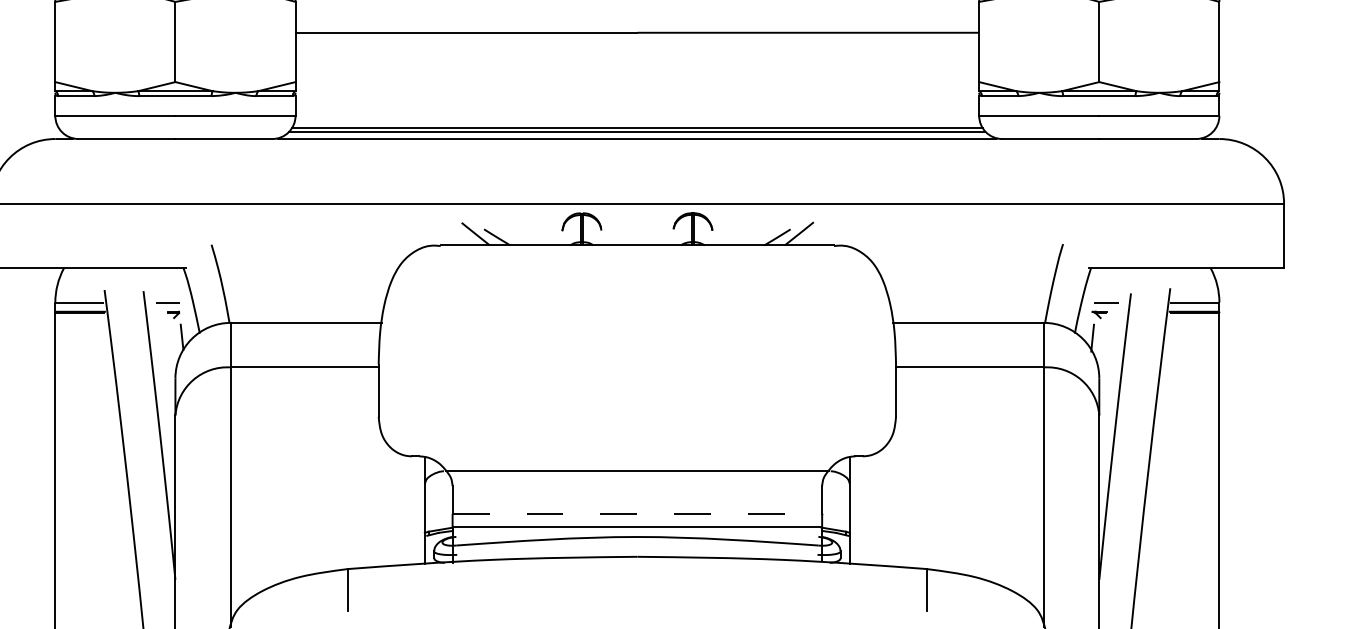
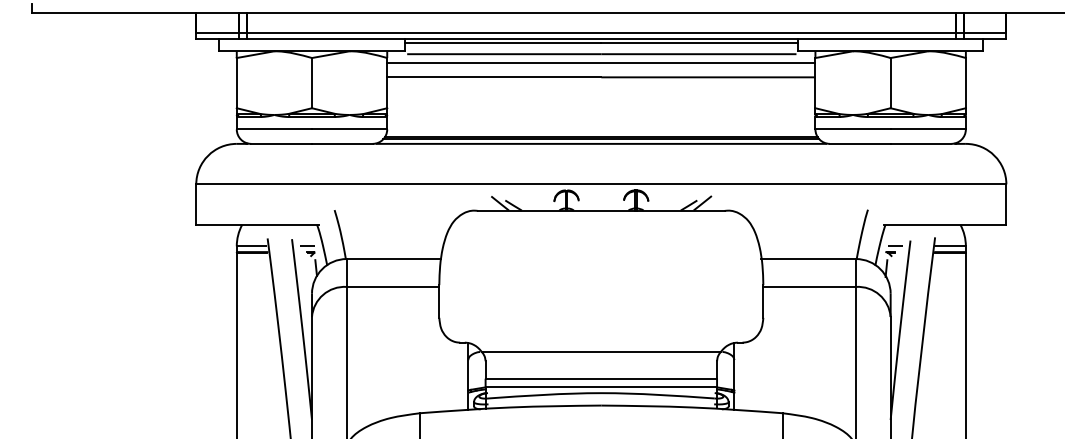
line: (637, 9) -> (601, 62), added
line: (637, 513) -> (601, 378), dashed -> solid

